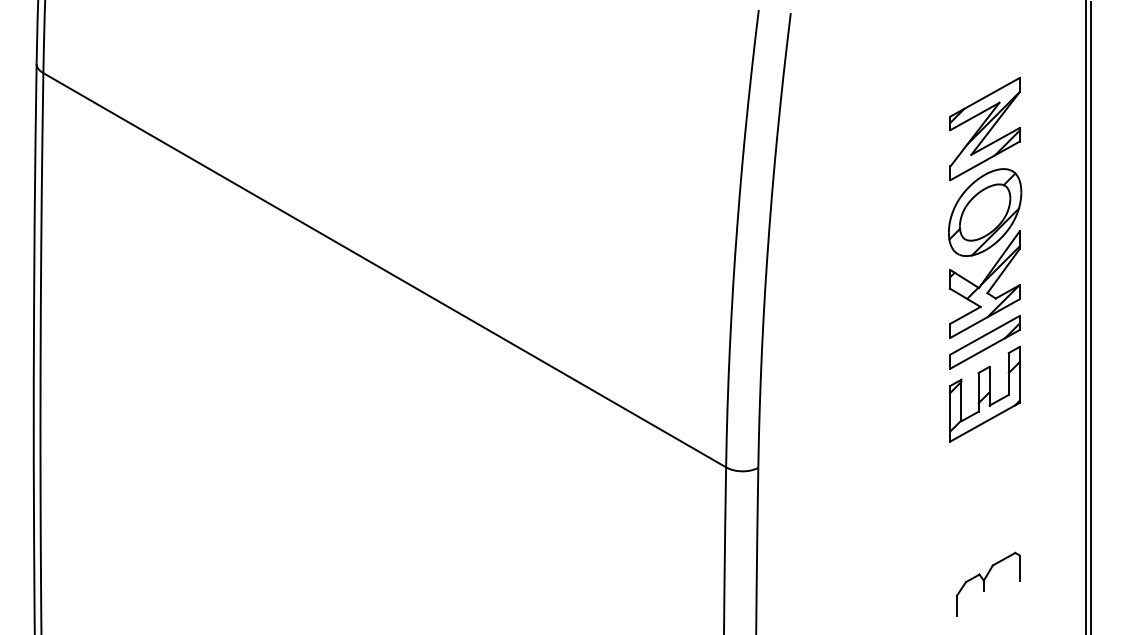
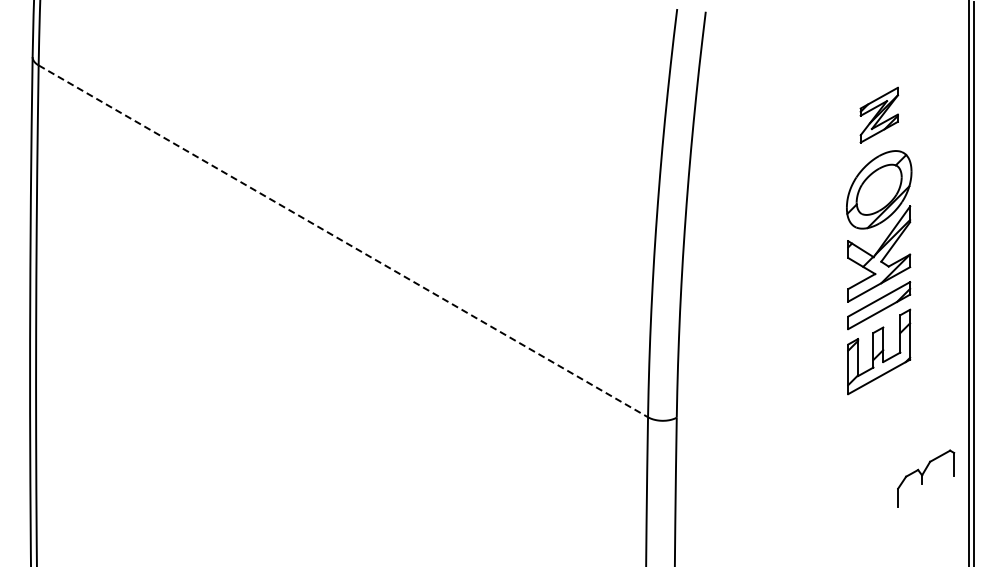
part: (985, 128) -> (879, 114), size x0.6
line: (384, 270) -> (343, 241), solid -> dashed
part: (988, 584) -> (926, 478), moved

